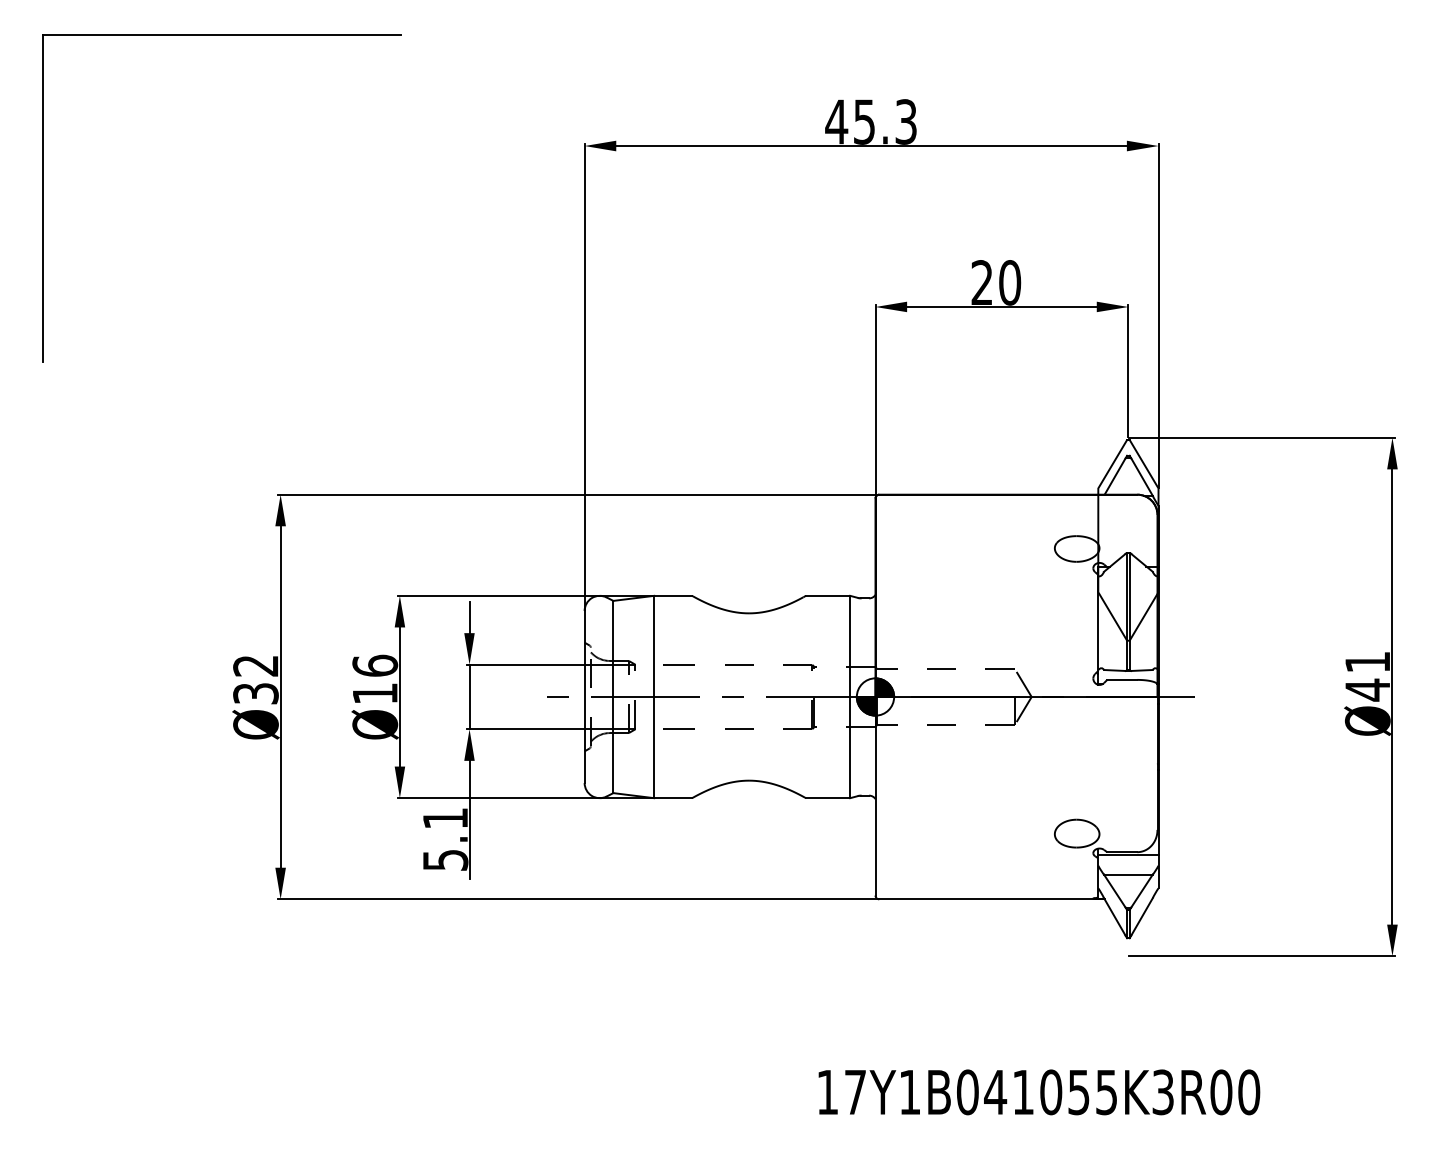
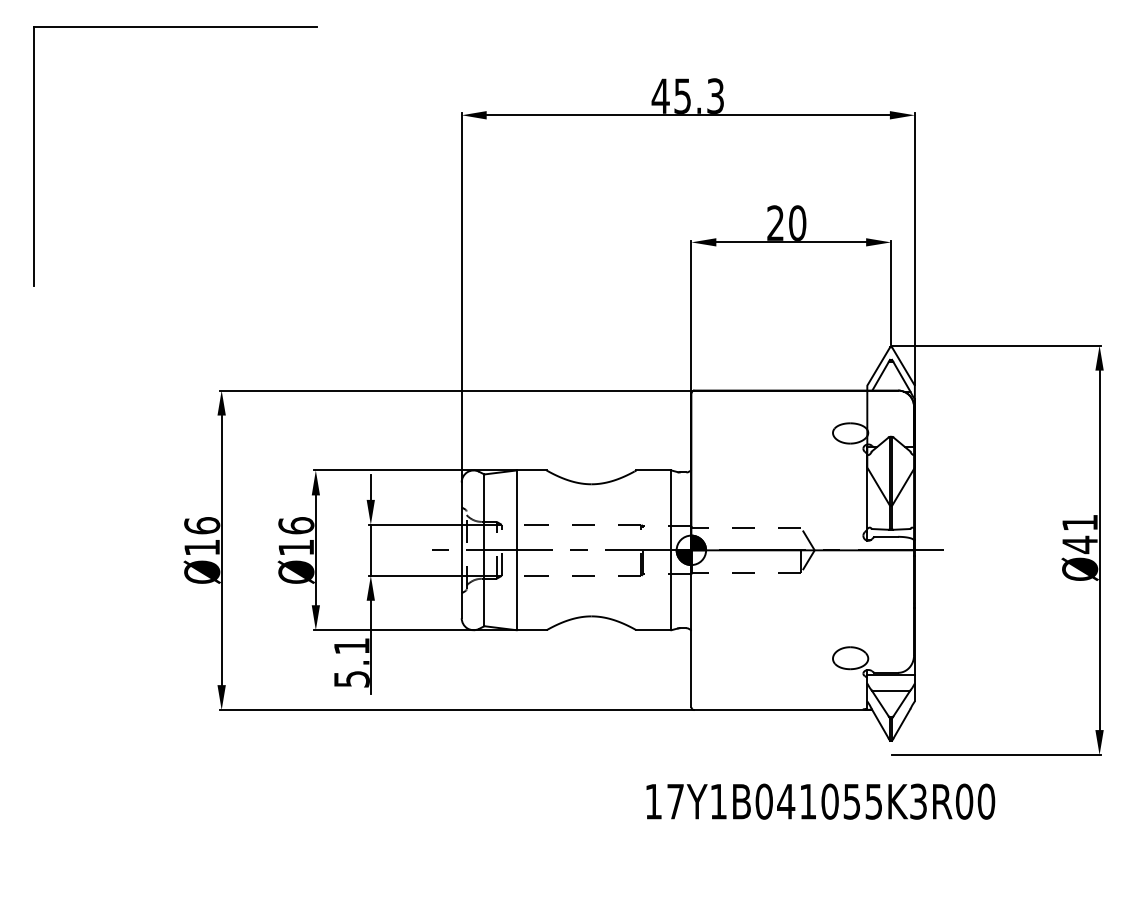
text: (255, 679) -> (201, 536), Ø32 -> Ø16
text: (1039, 1092) -> (820, 801), moved

